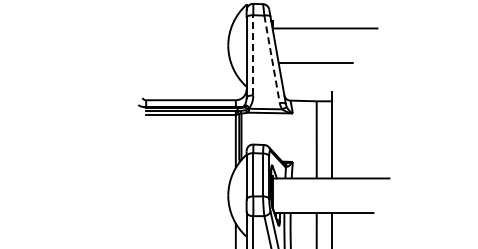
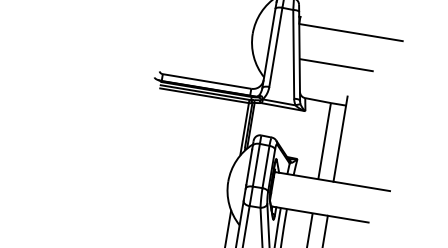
line: (253, 54) -> (276, 46), dashed -> solid
line: (272, 59) -> (294, 54), dashed -> solid

